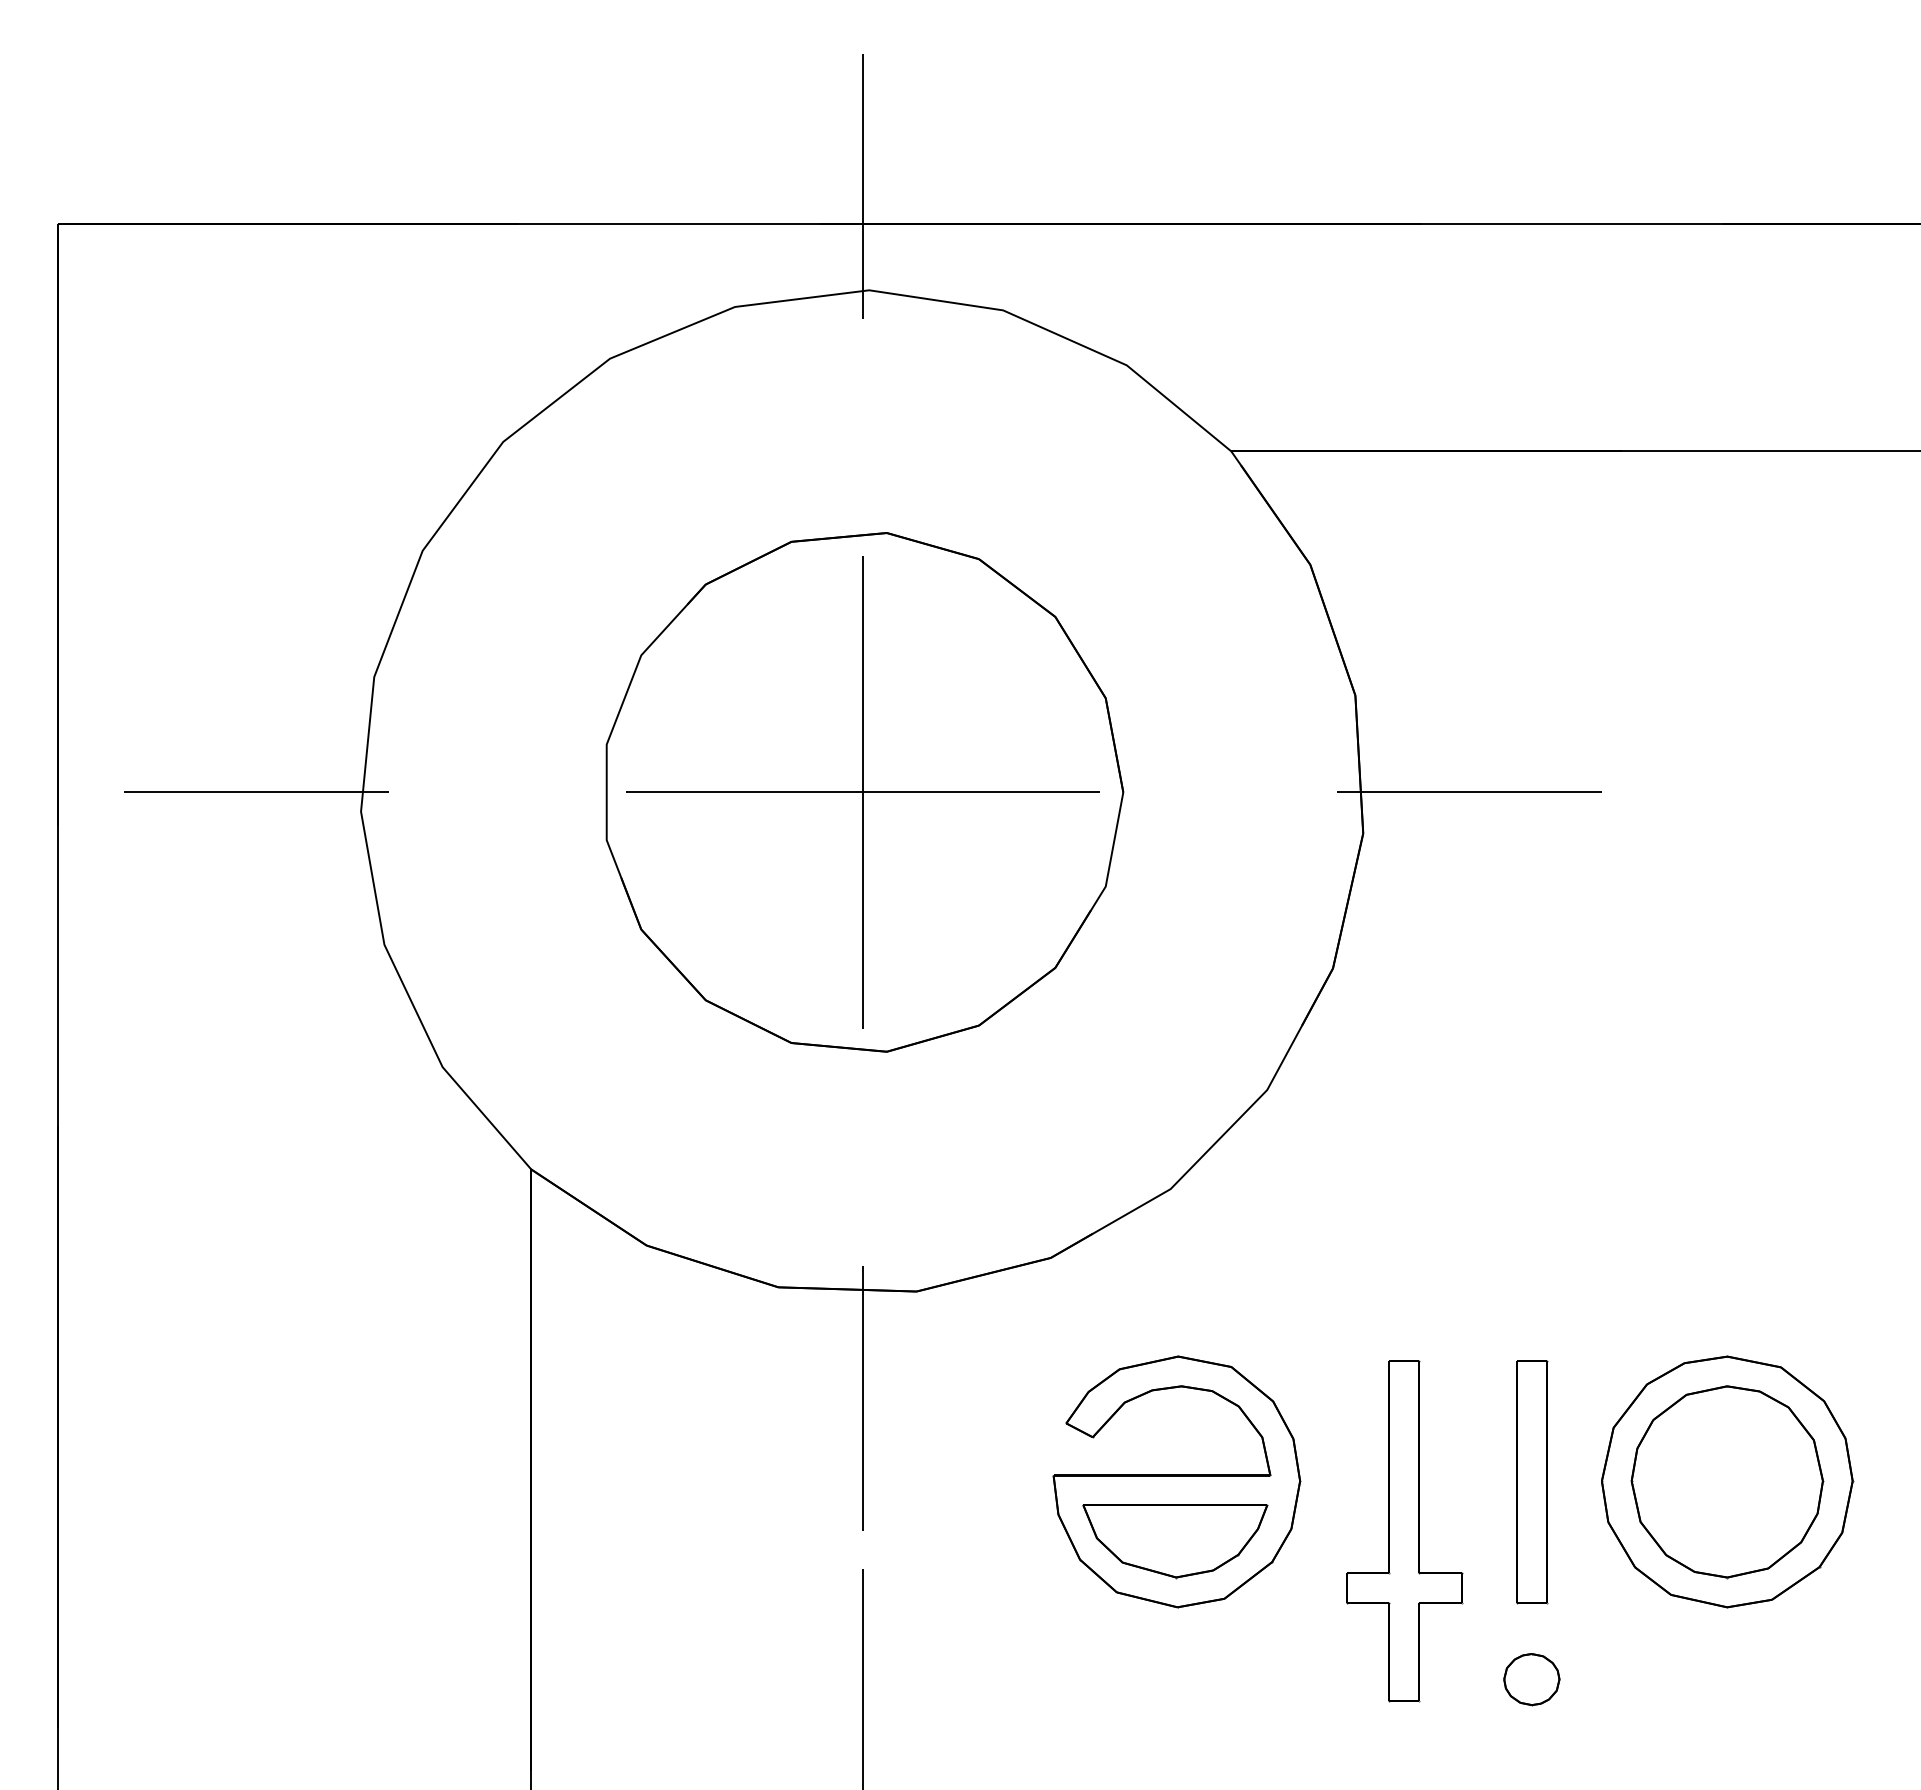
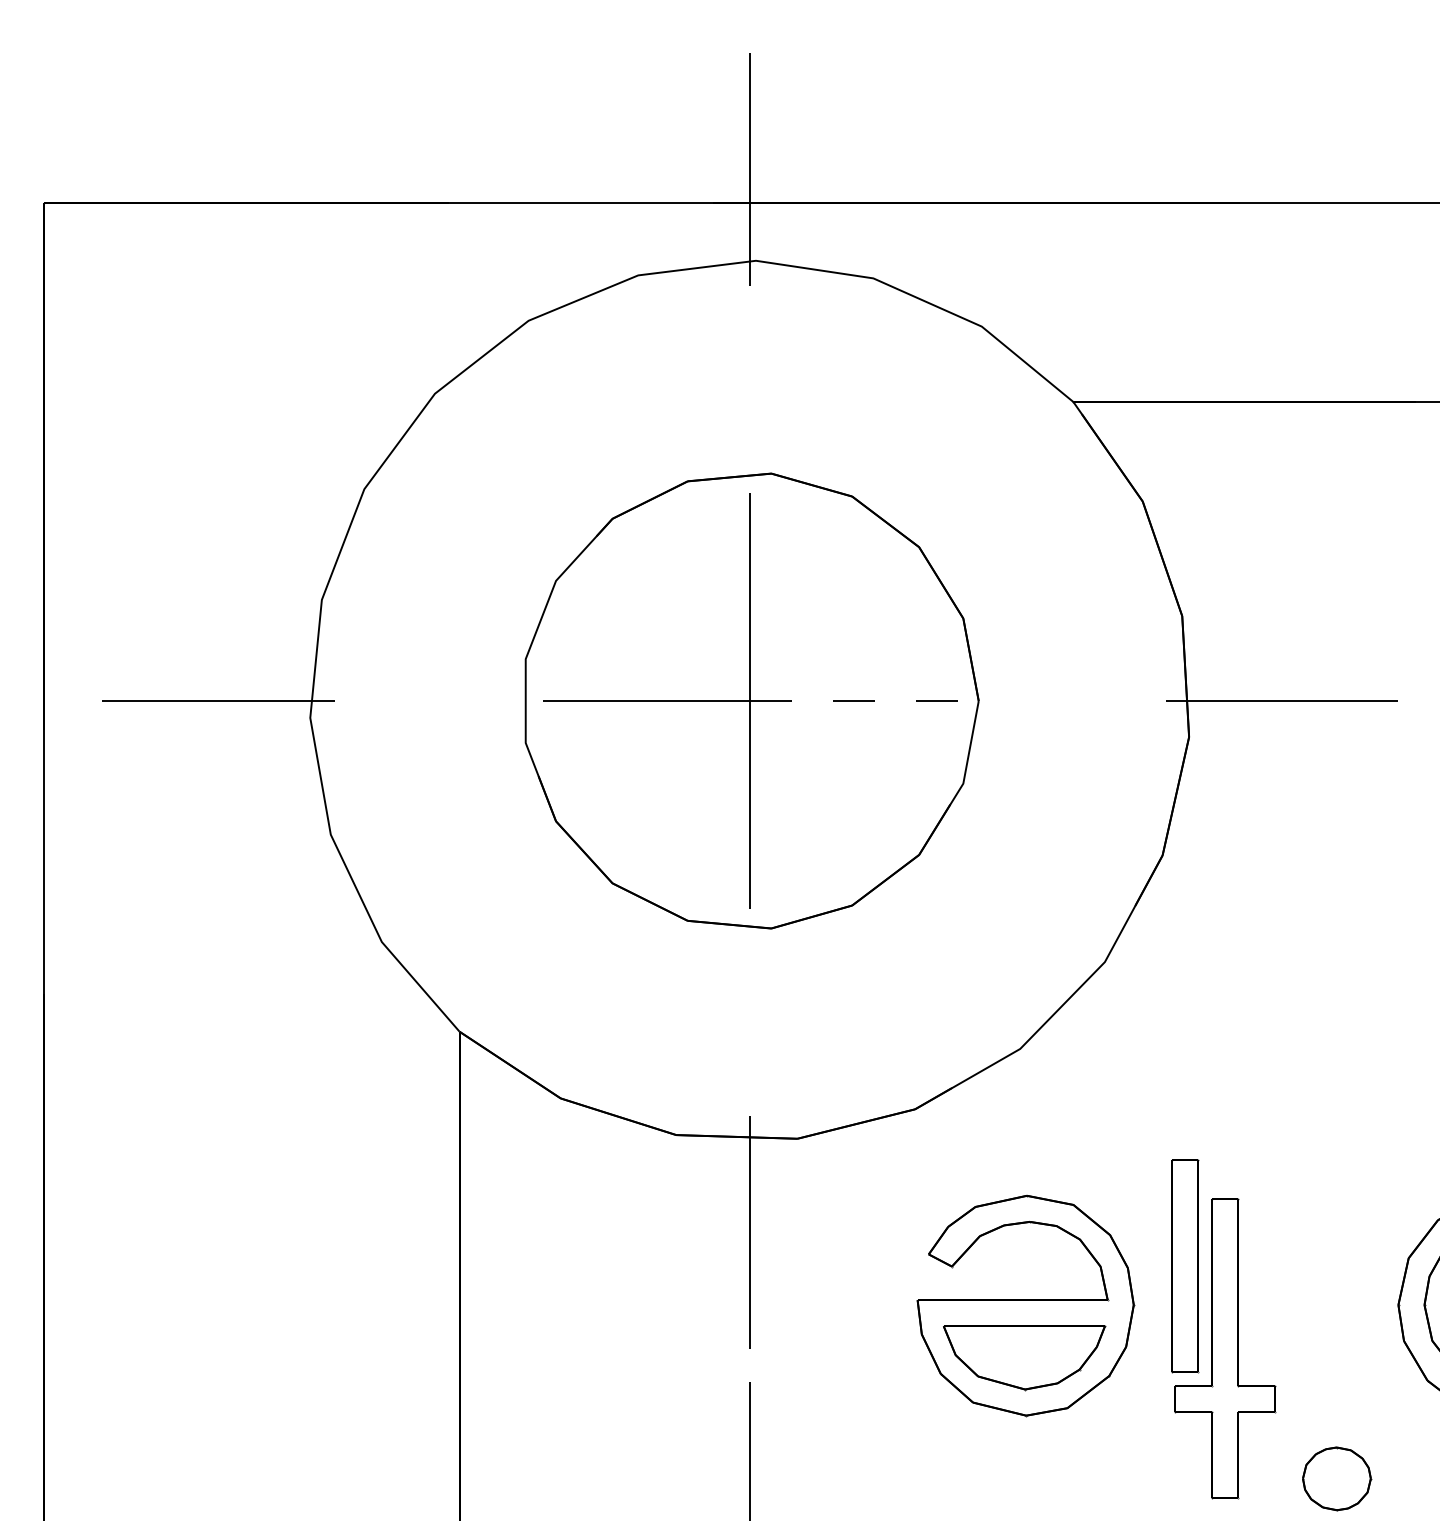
line: (981, 792) -> (854, 701), solid -> dashed
part: (1532, 1482) -> (1185, 1266), moved
part: (1531, 1679) -> (1336, 1478), size x1.4

